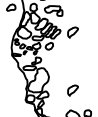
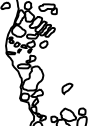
part: (73, 32) -> (67, 30), removed

